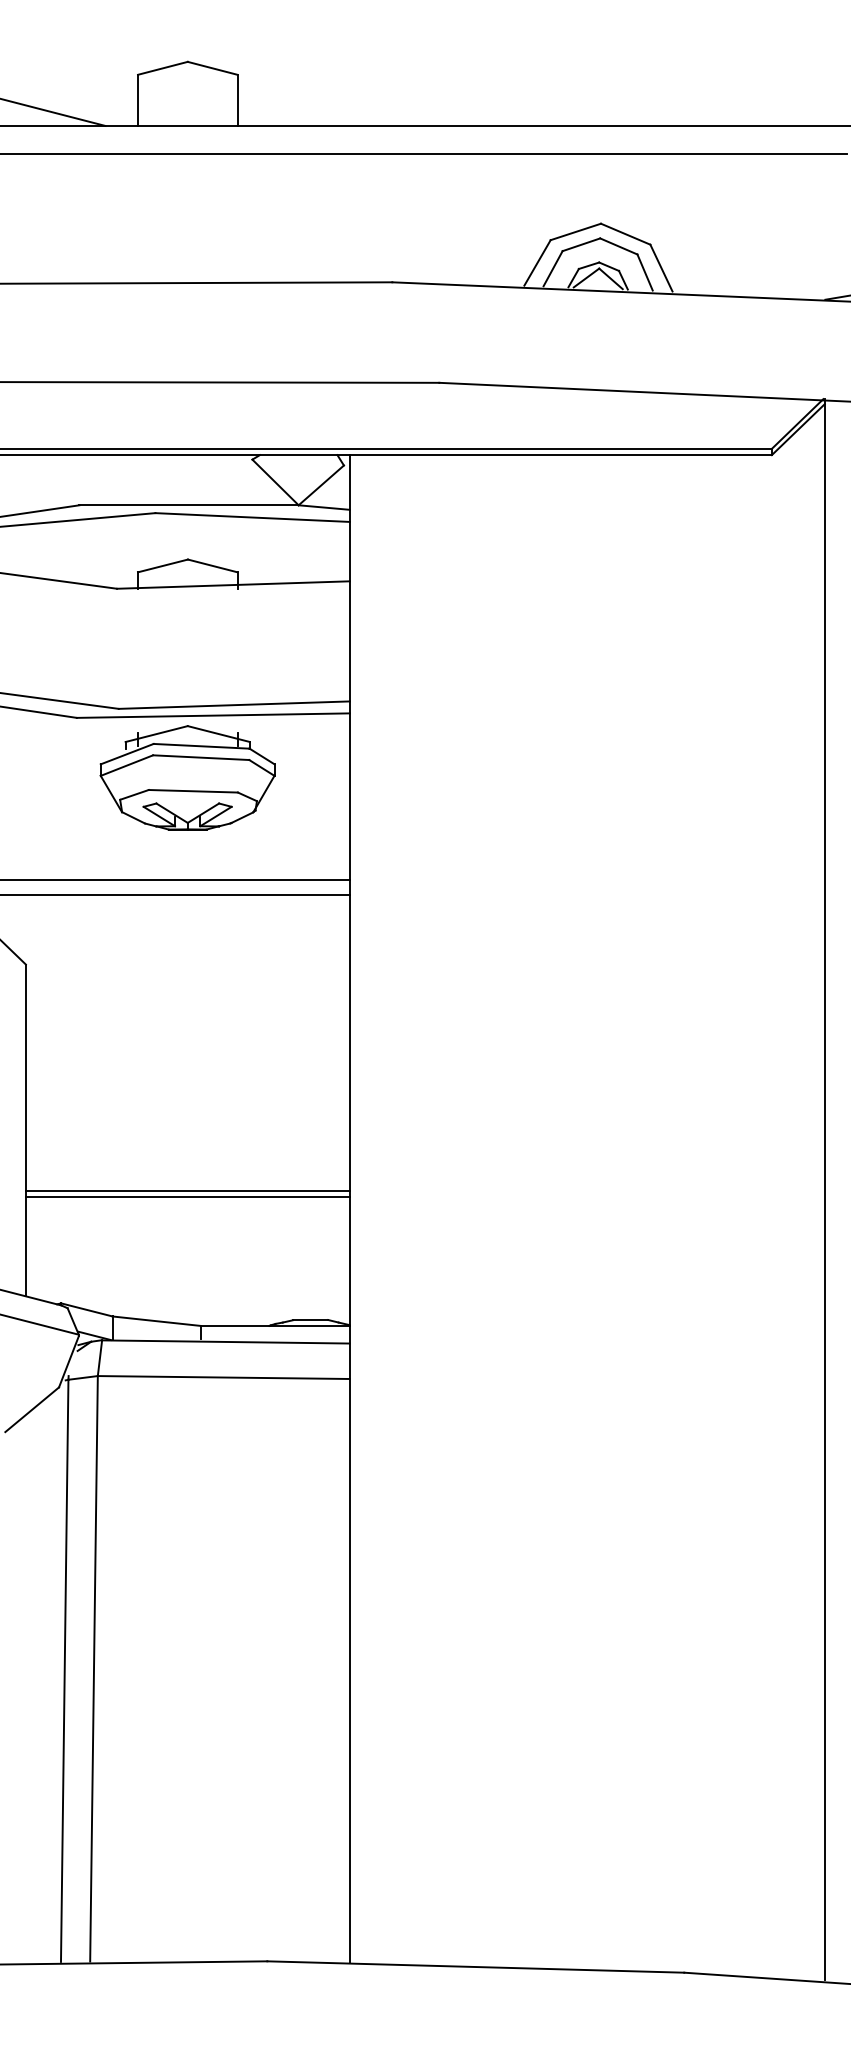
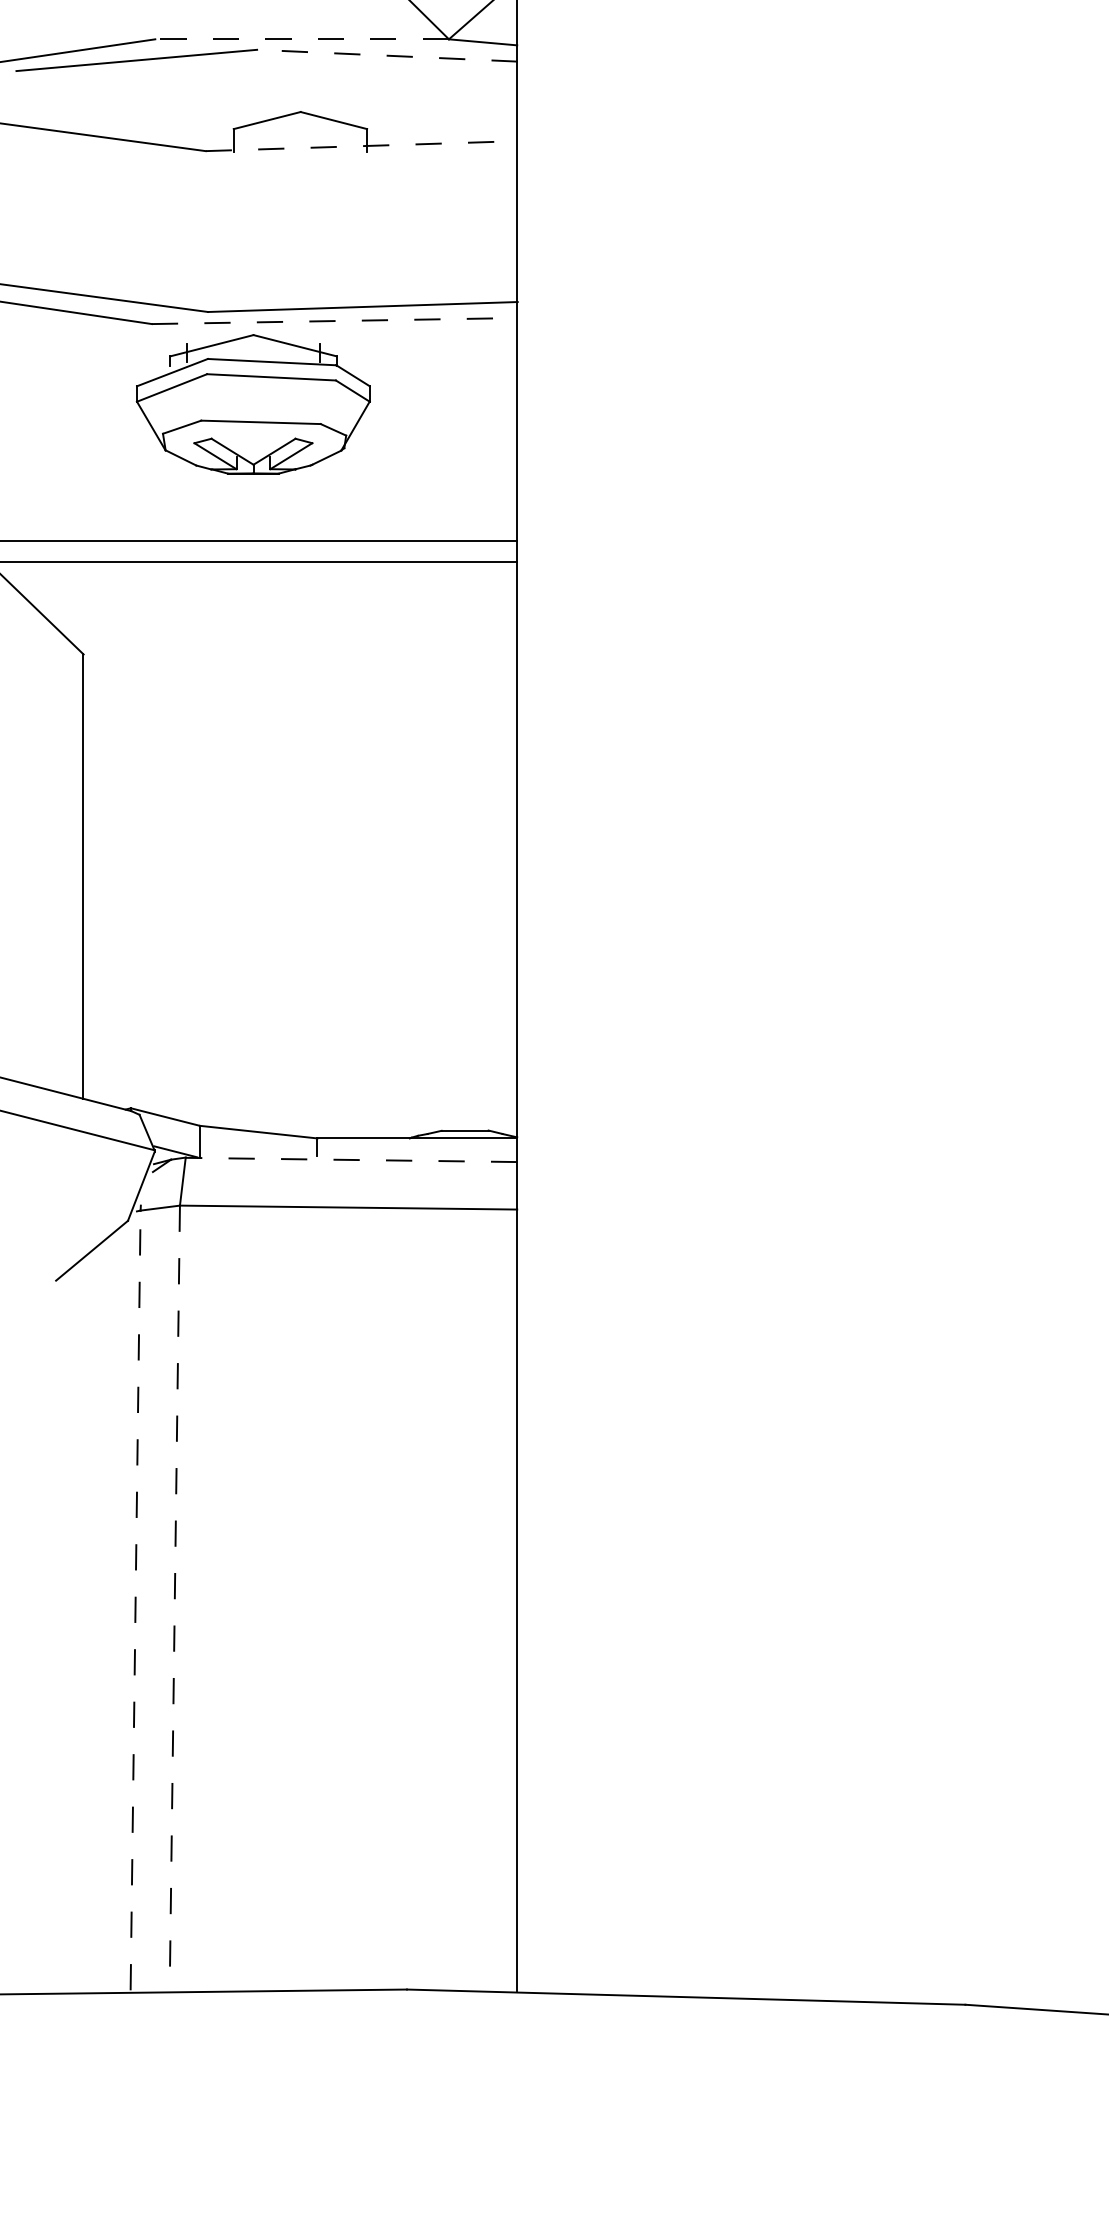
line: (189, 505) -> (302, 39), solid -> dashed
line: (252, 517) -> (387, 55), solid -> dashed
line: (233, 585) -> (361, 146), solid -> dashed
line: (213, 715) -> (334, 320), solid -> dashed
part: (187, 777) -> (253, 403), moved
line: (187, 1190) -> (300, 957), removed
line: (187, 1196) -> (300, 965), removed
line: (225, 1341) -> (350, 1159), solid -> dashed
line: (94, 1668) -> (175, 1597), solid -> dashed
line: (64, 1670) -> (135, 1599), solid -> dashed

